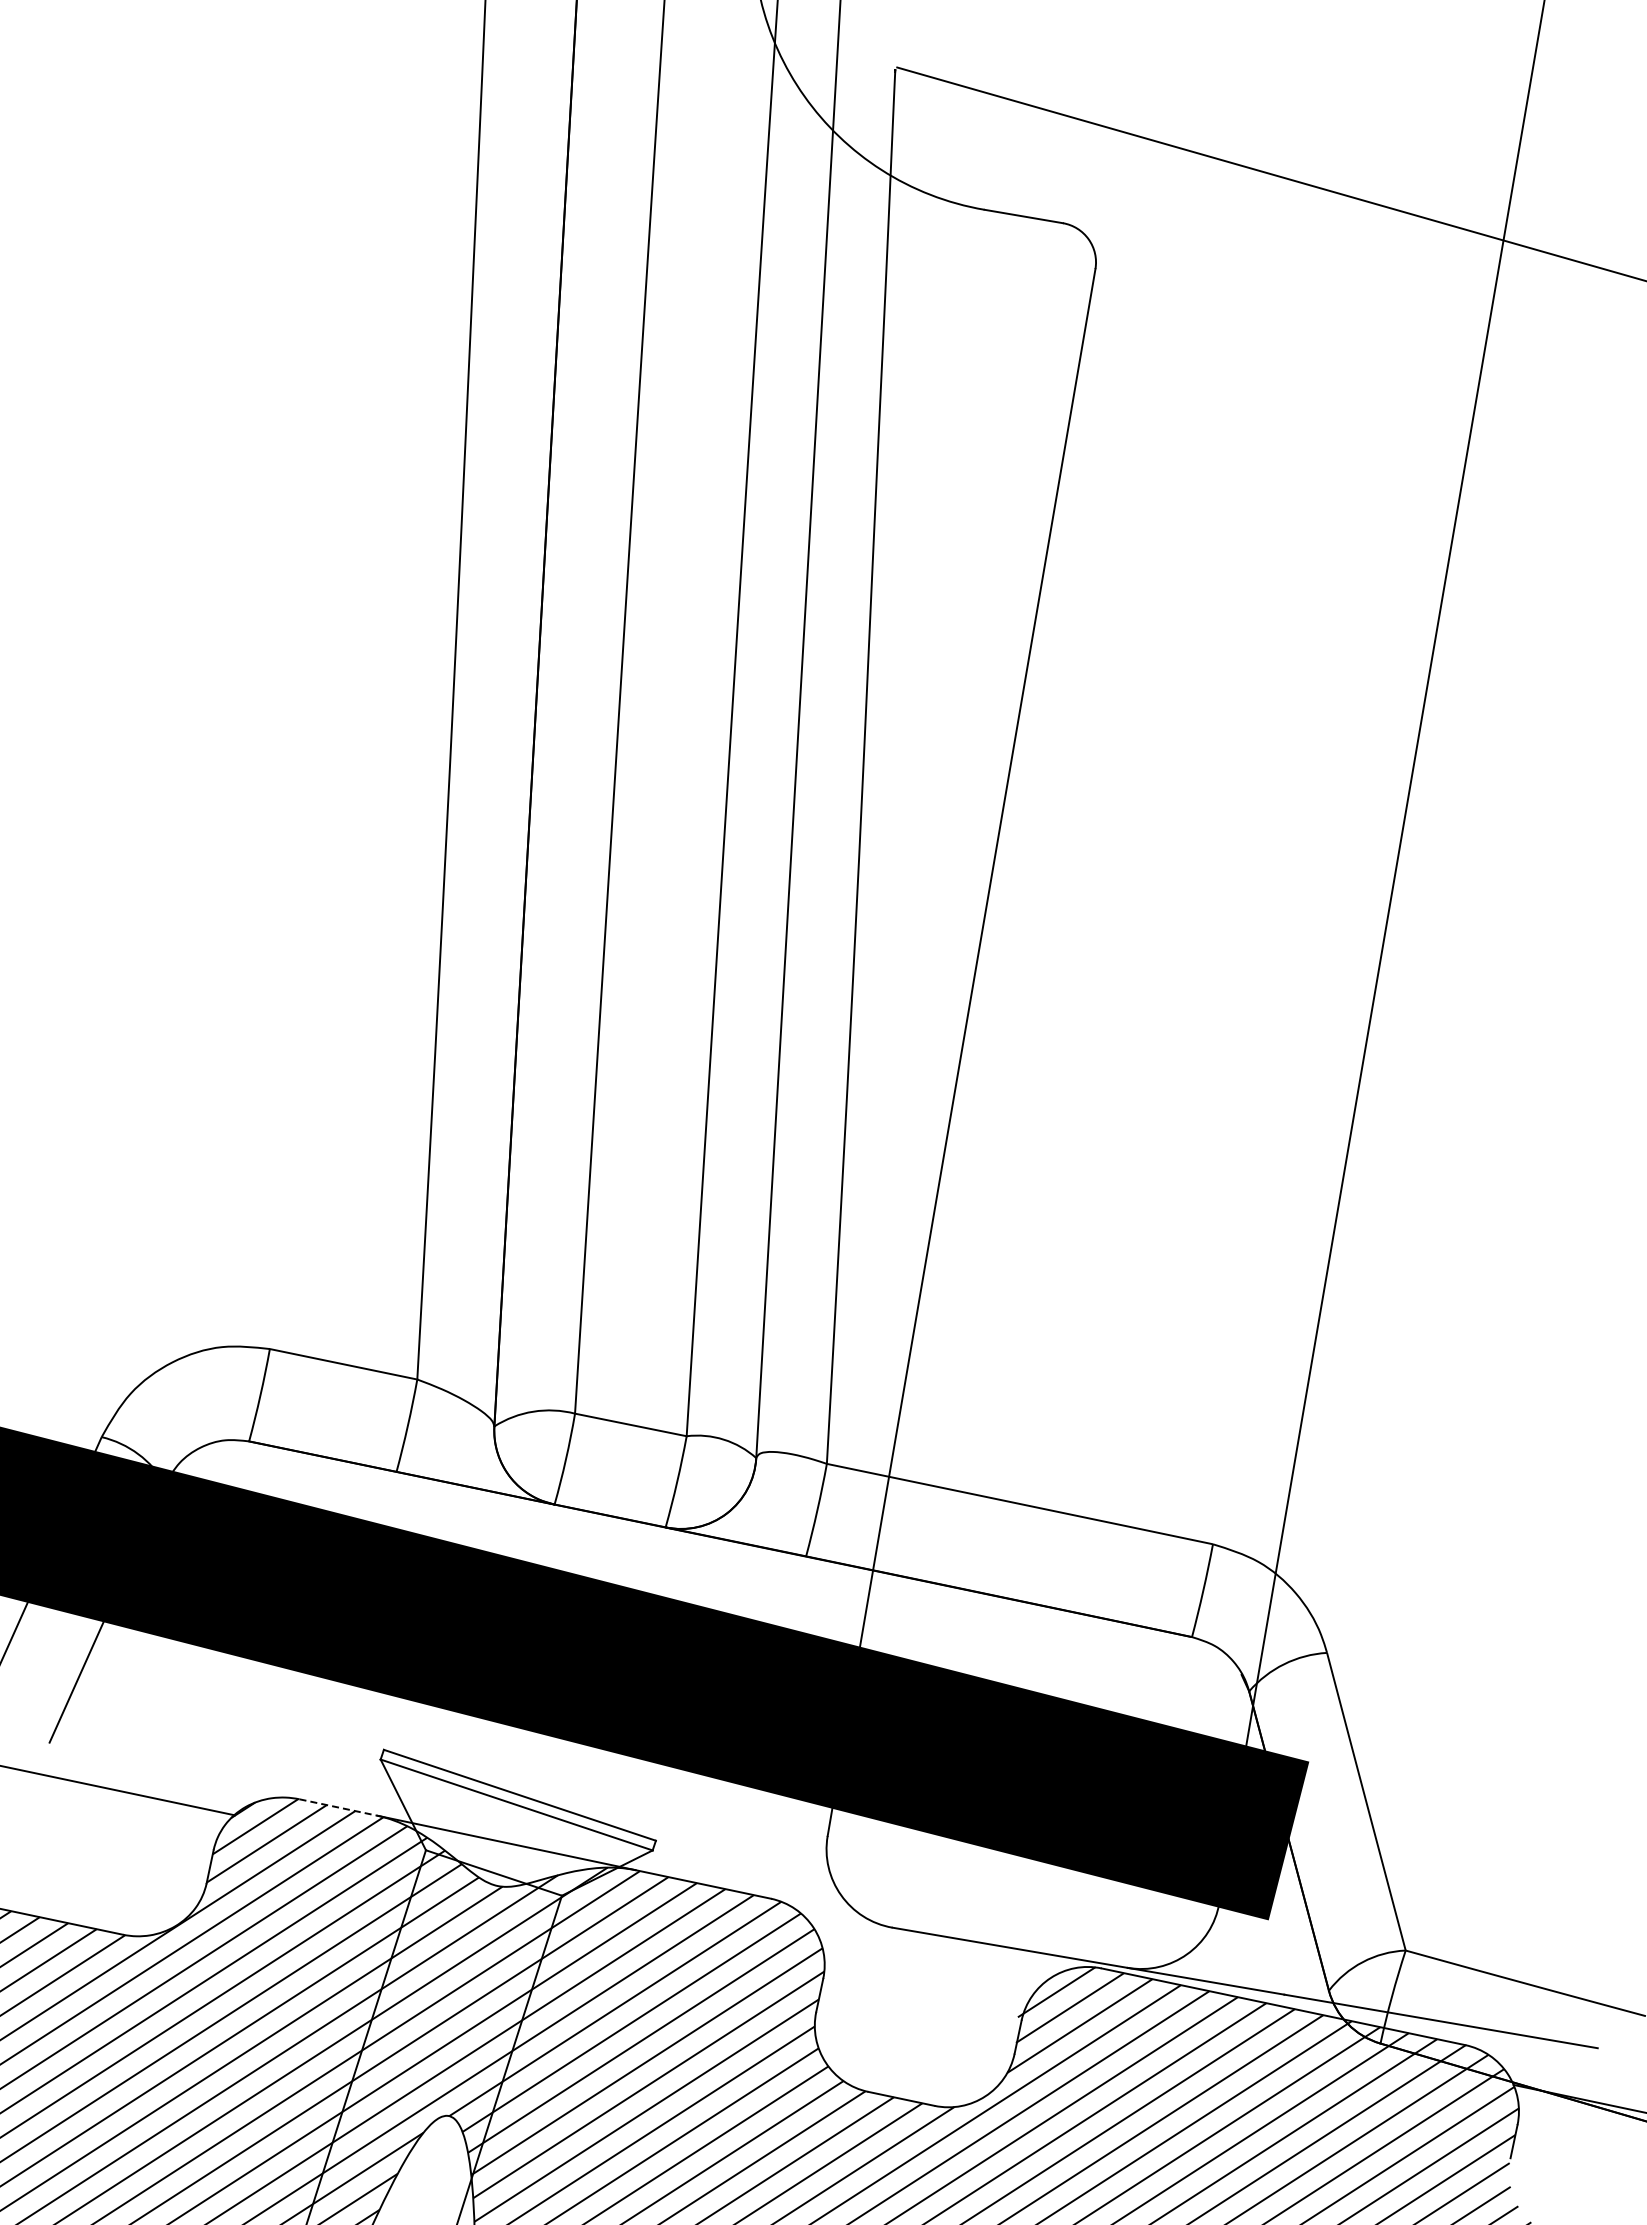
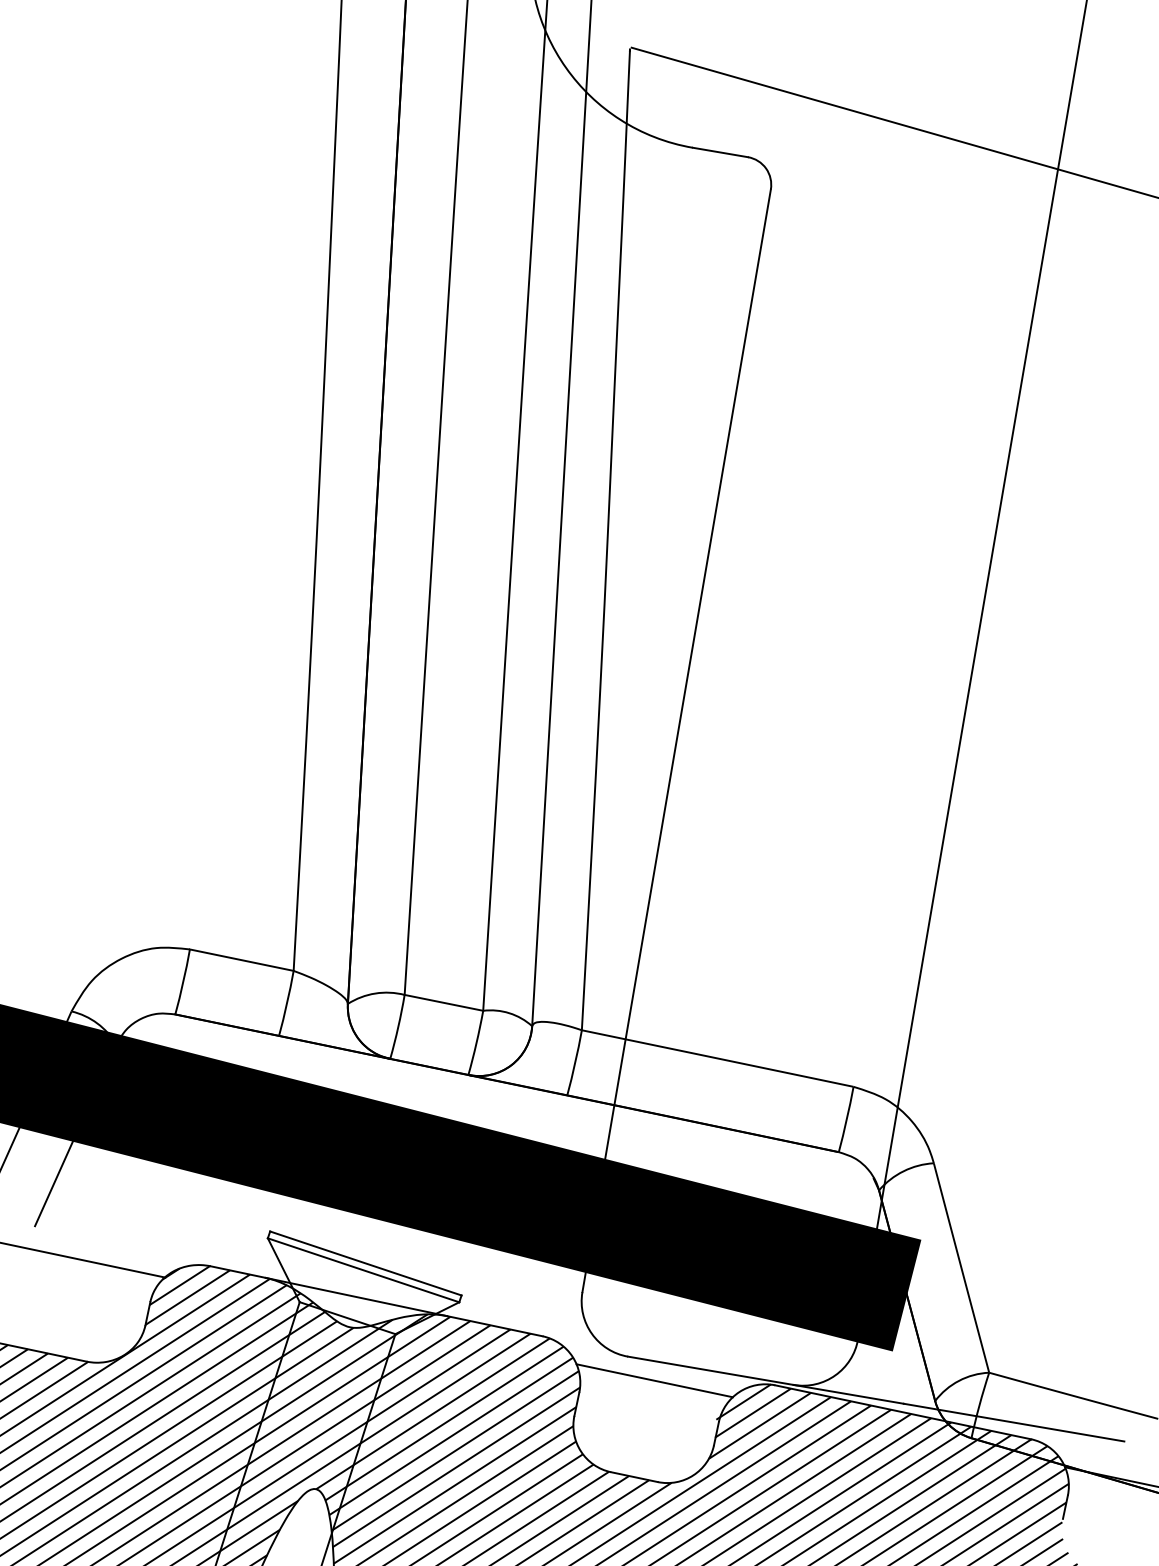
line: (338, 1807) -> (238, 1272), dashed -> solid
line: (930, 1961) -> (654, 1380), added

